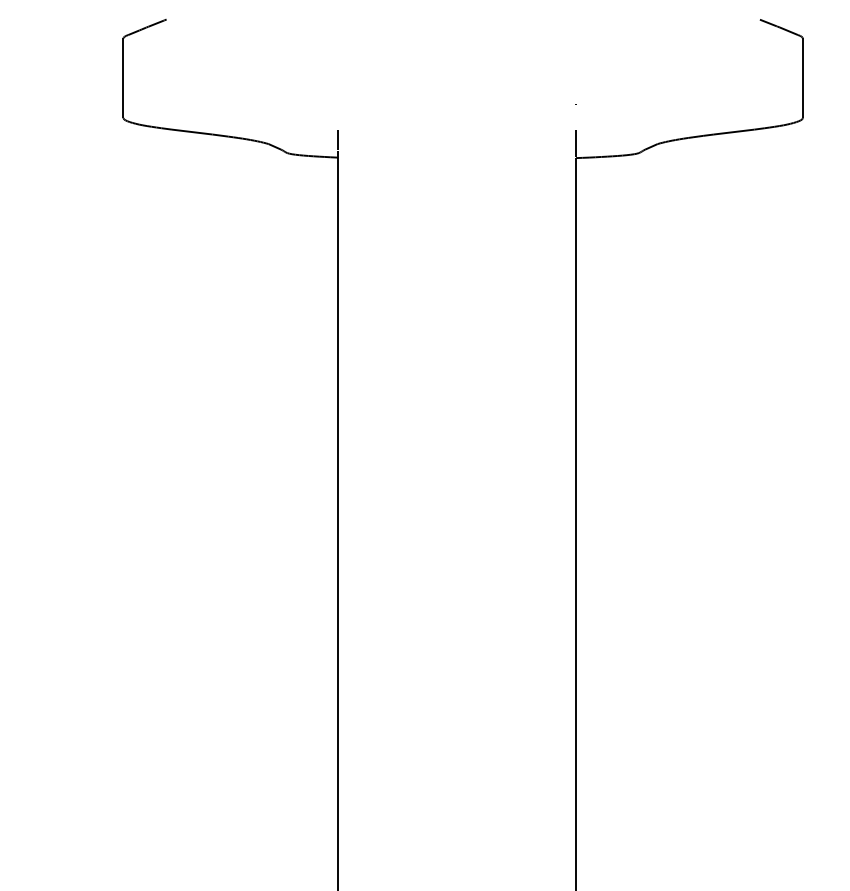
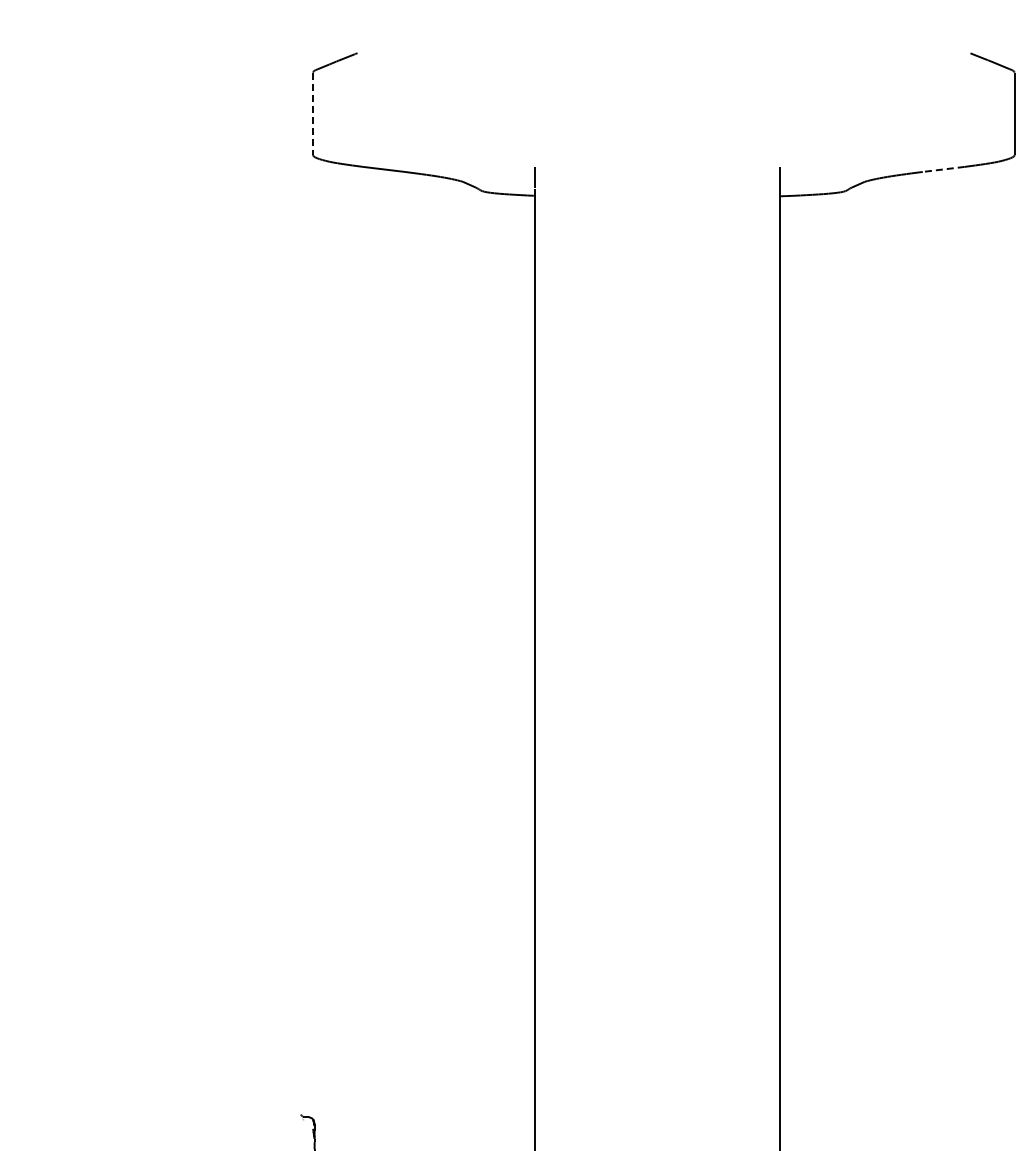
line: (123, 78) -> (312, 114), solid -> dashed
line: (733, 132) -> (943, 169), solid -> dashed

